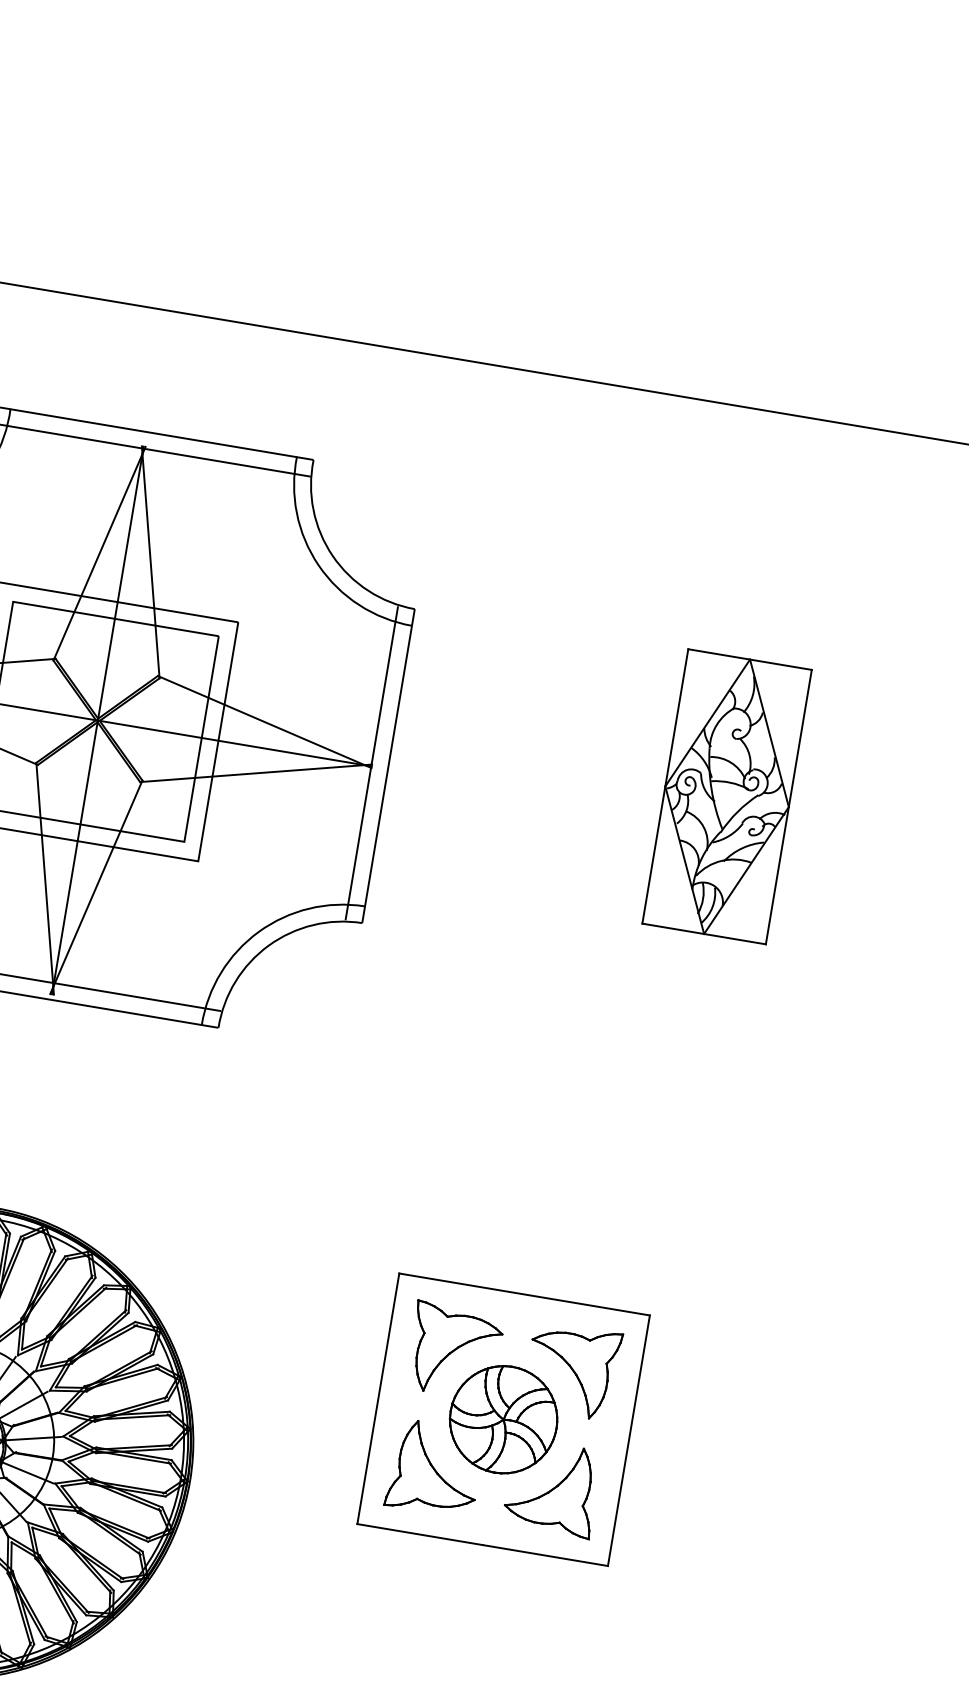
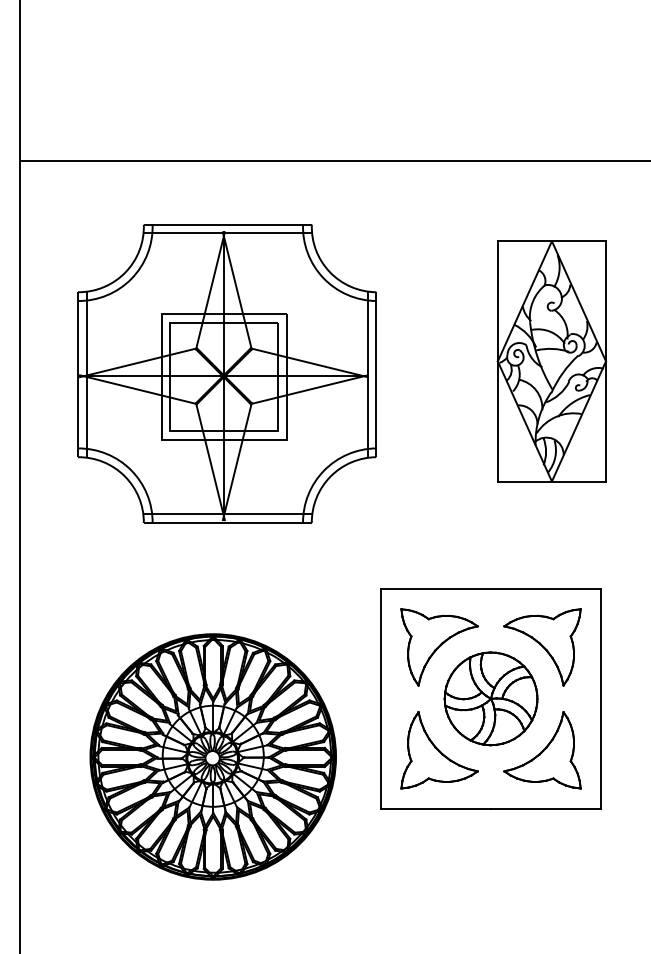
part: (726, 796) -> (551, 361), size x1.67
part: (502, 1418) -> (490, 698), size x1.67

